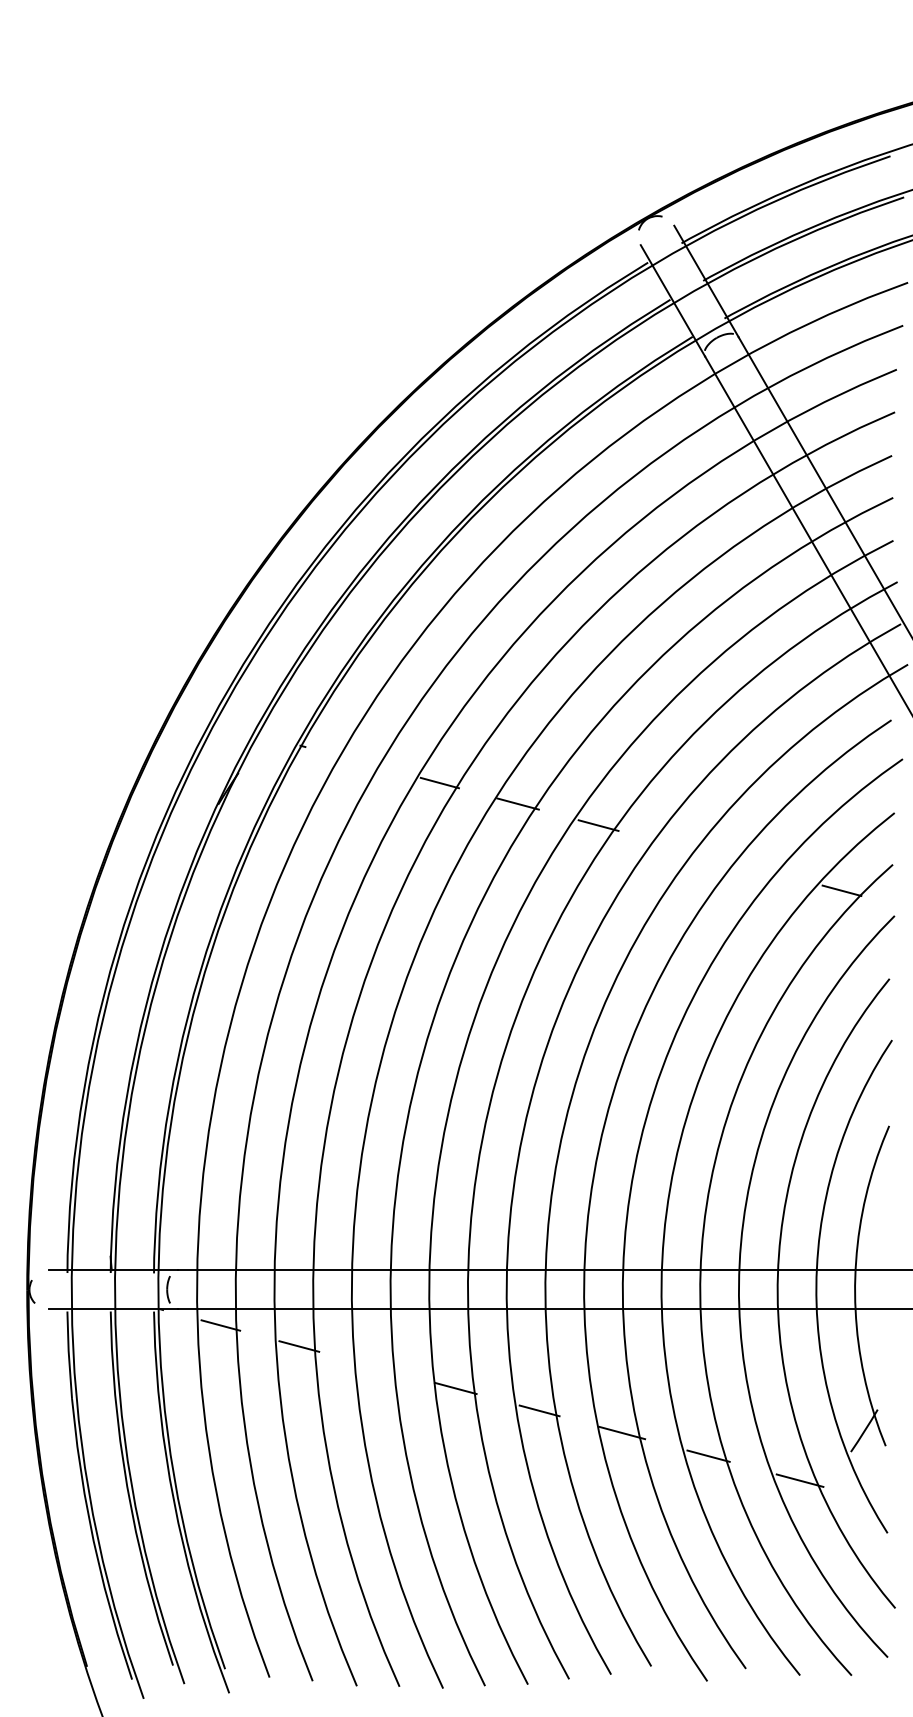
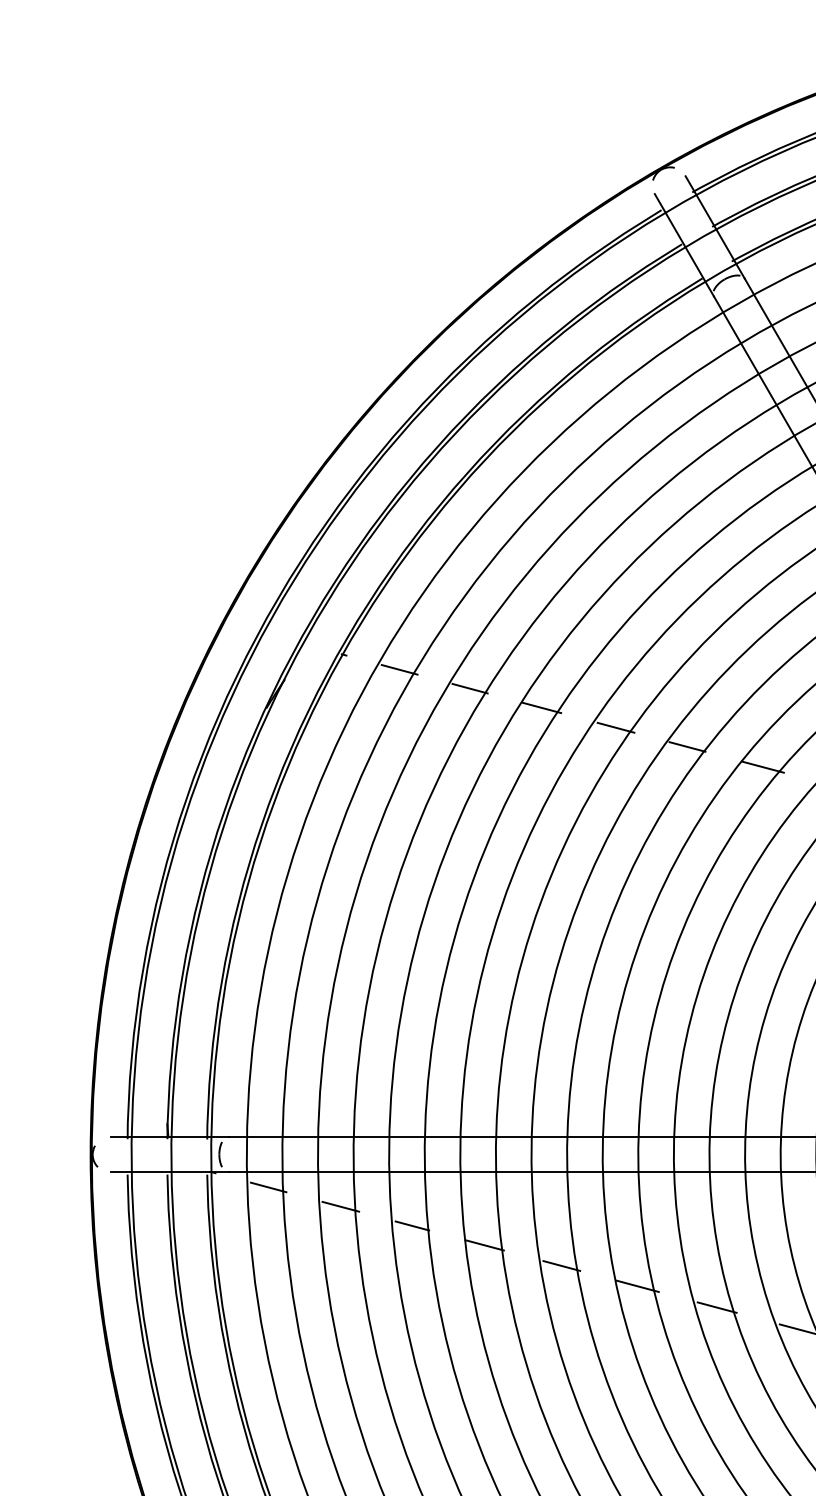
line: (362, 762) -> (398, 669), added
line: (675, 846) -> (686, 747), added
line: (758, 868) -> (763, 767), added
line: (376, 1367) -> (411, 1226), added

